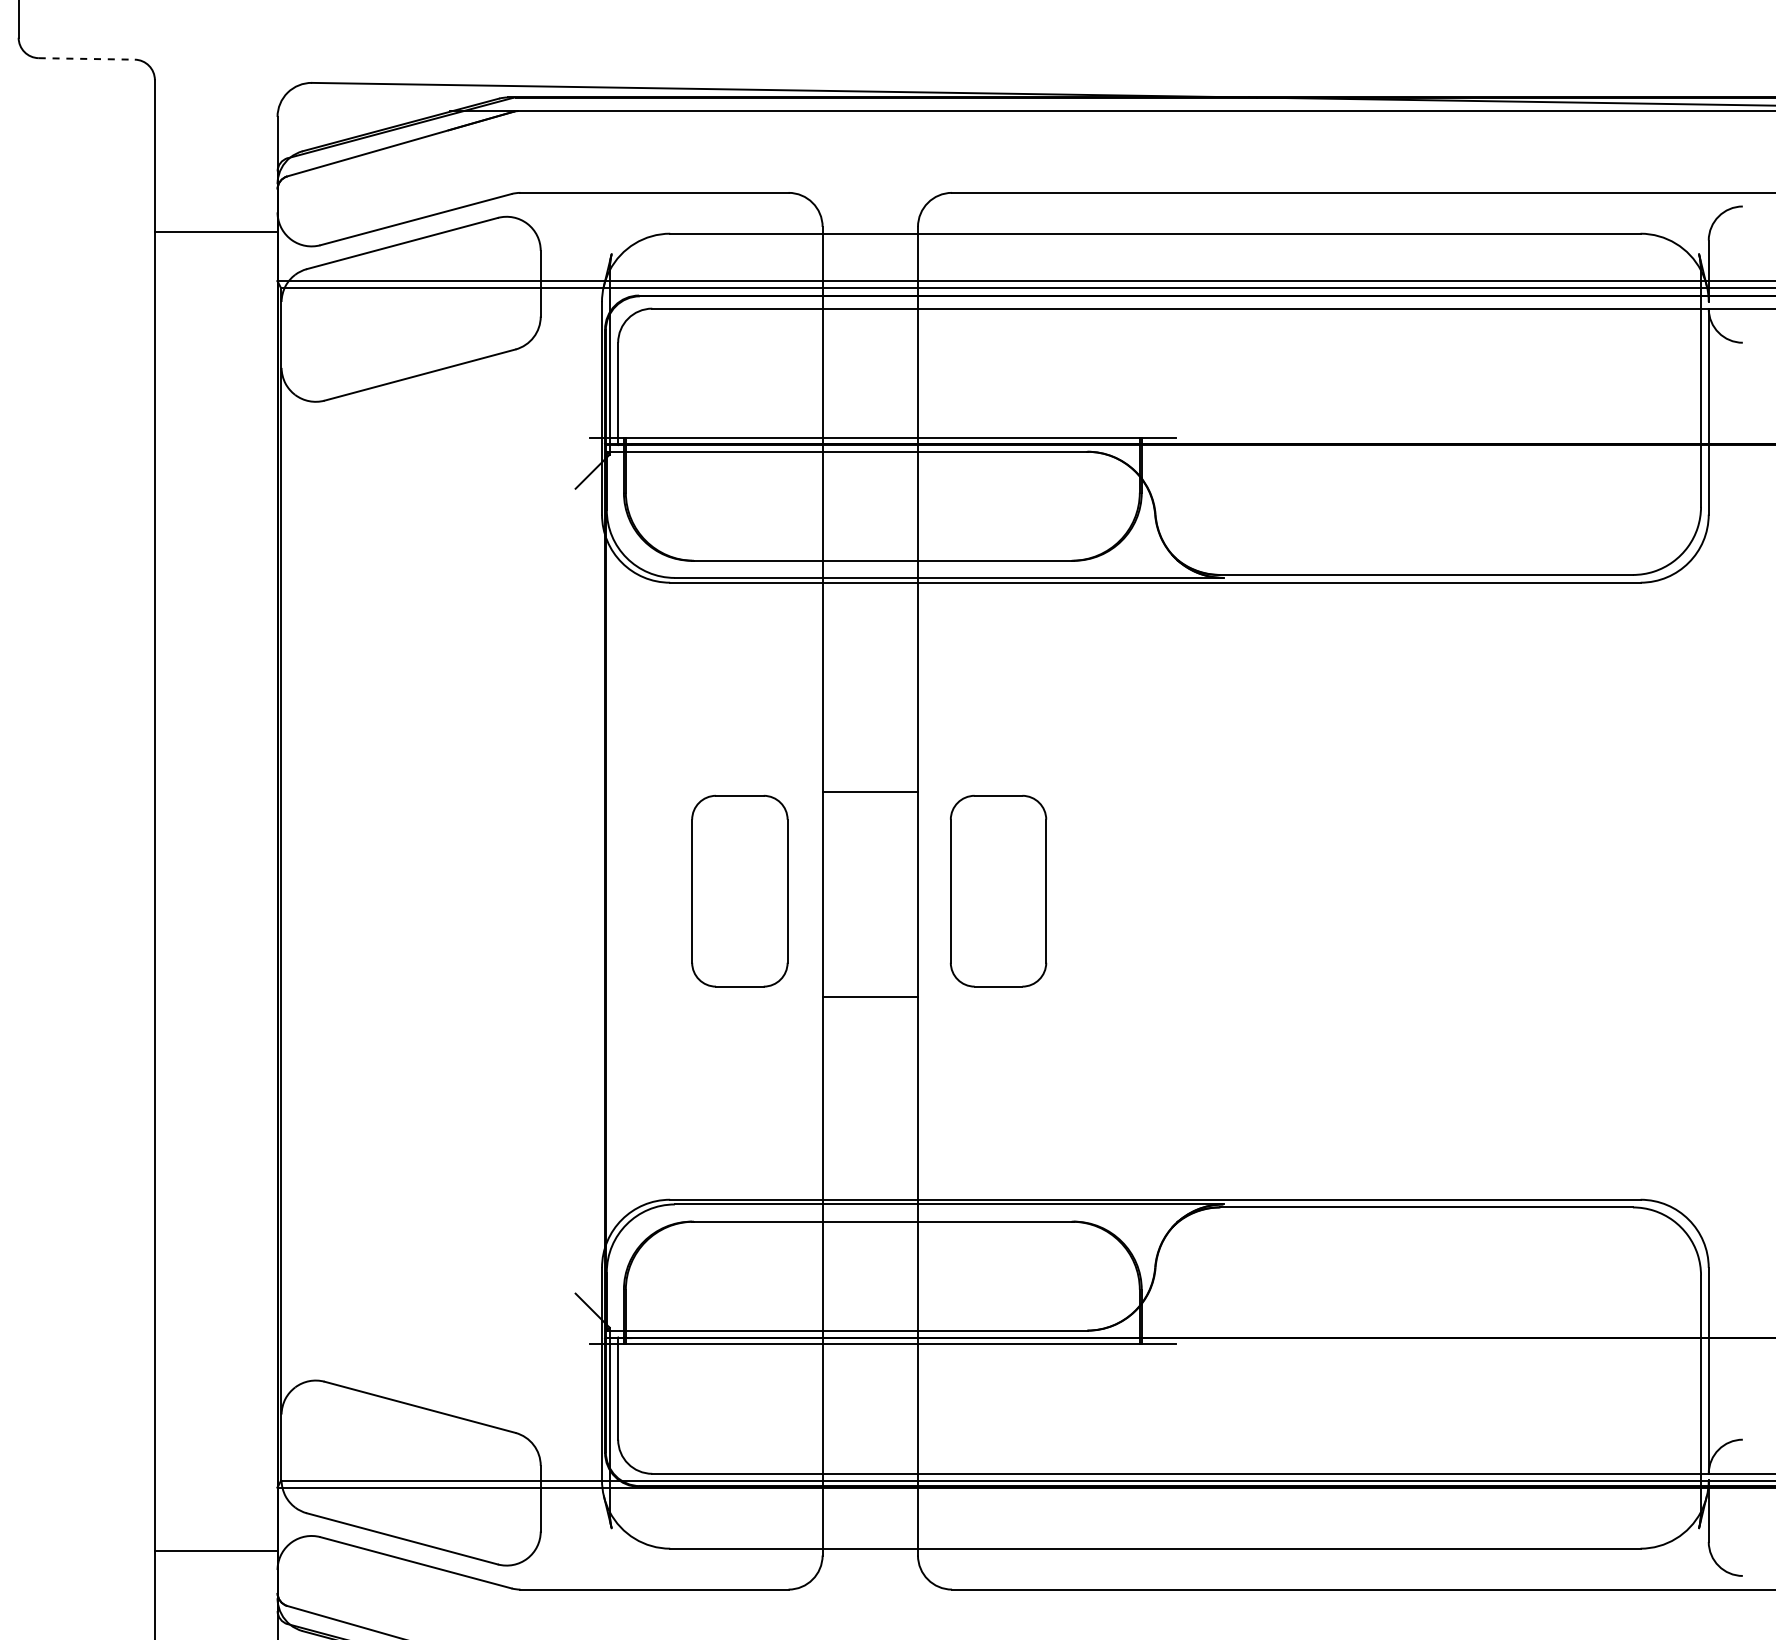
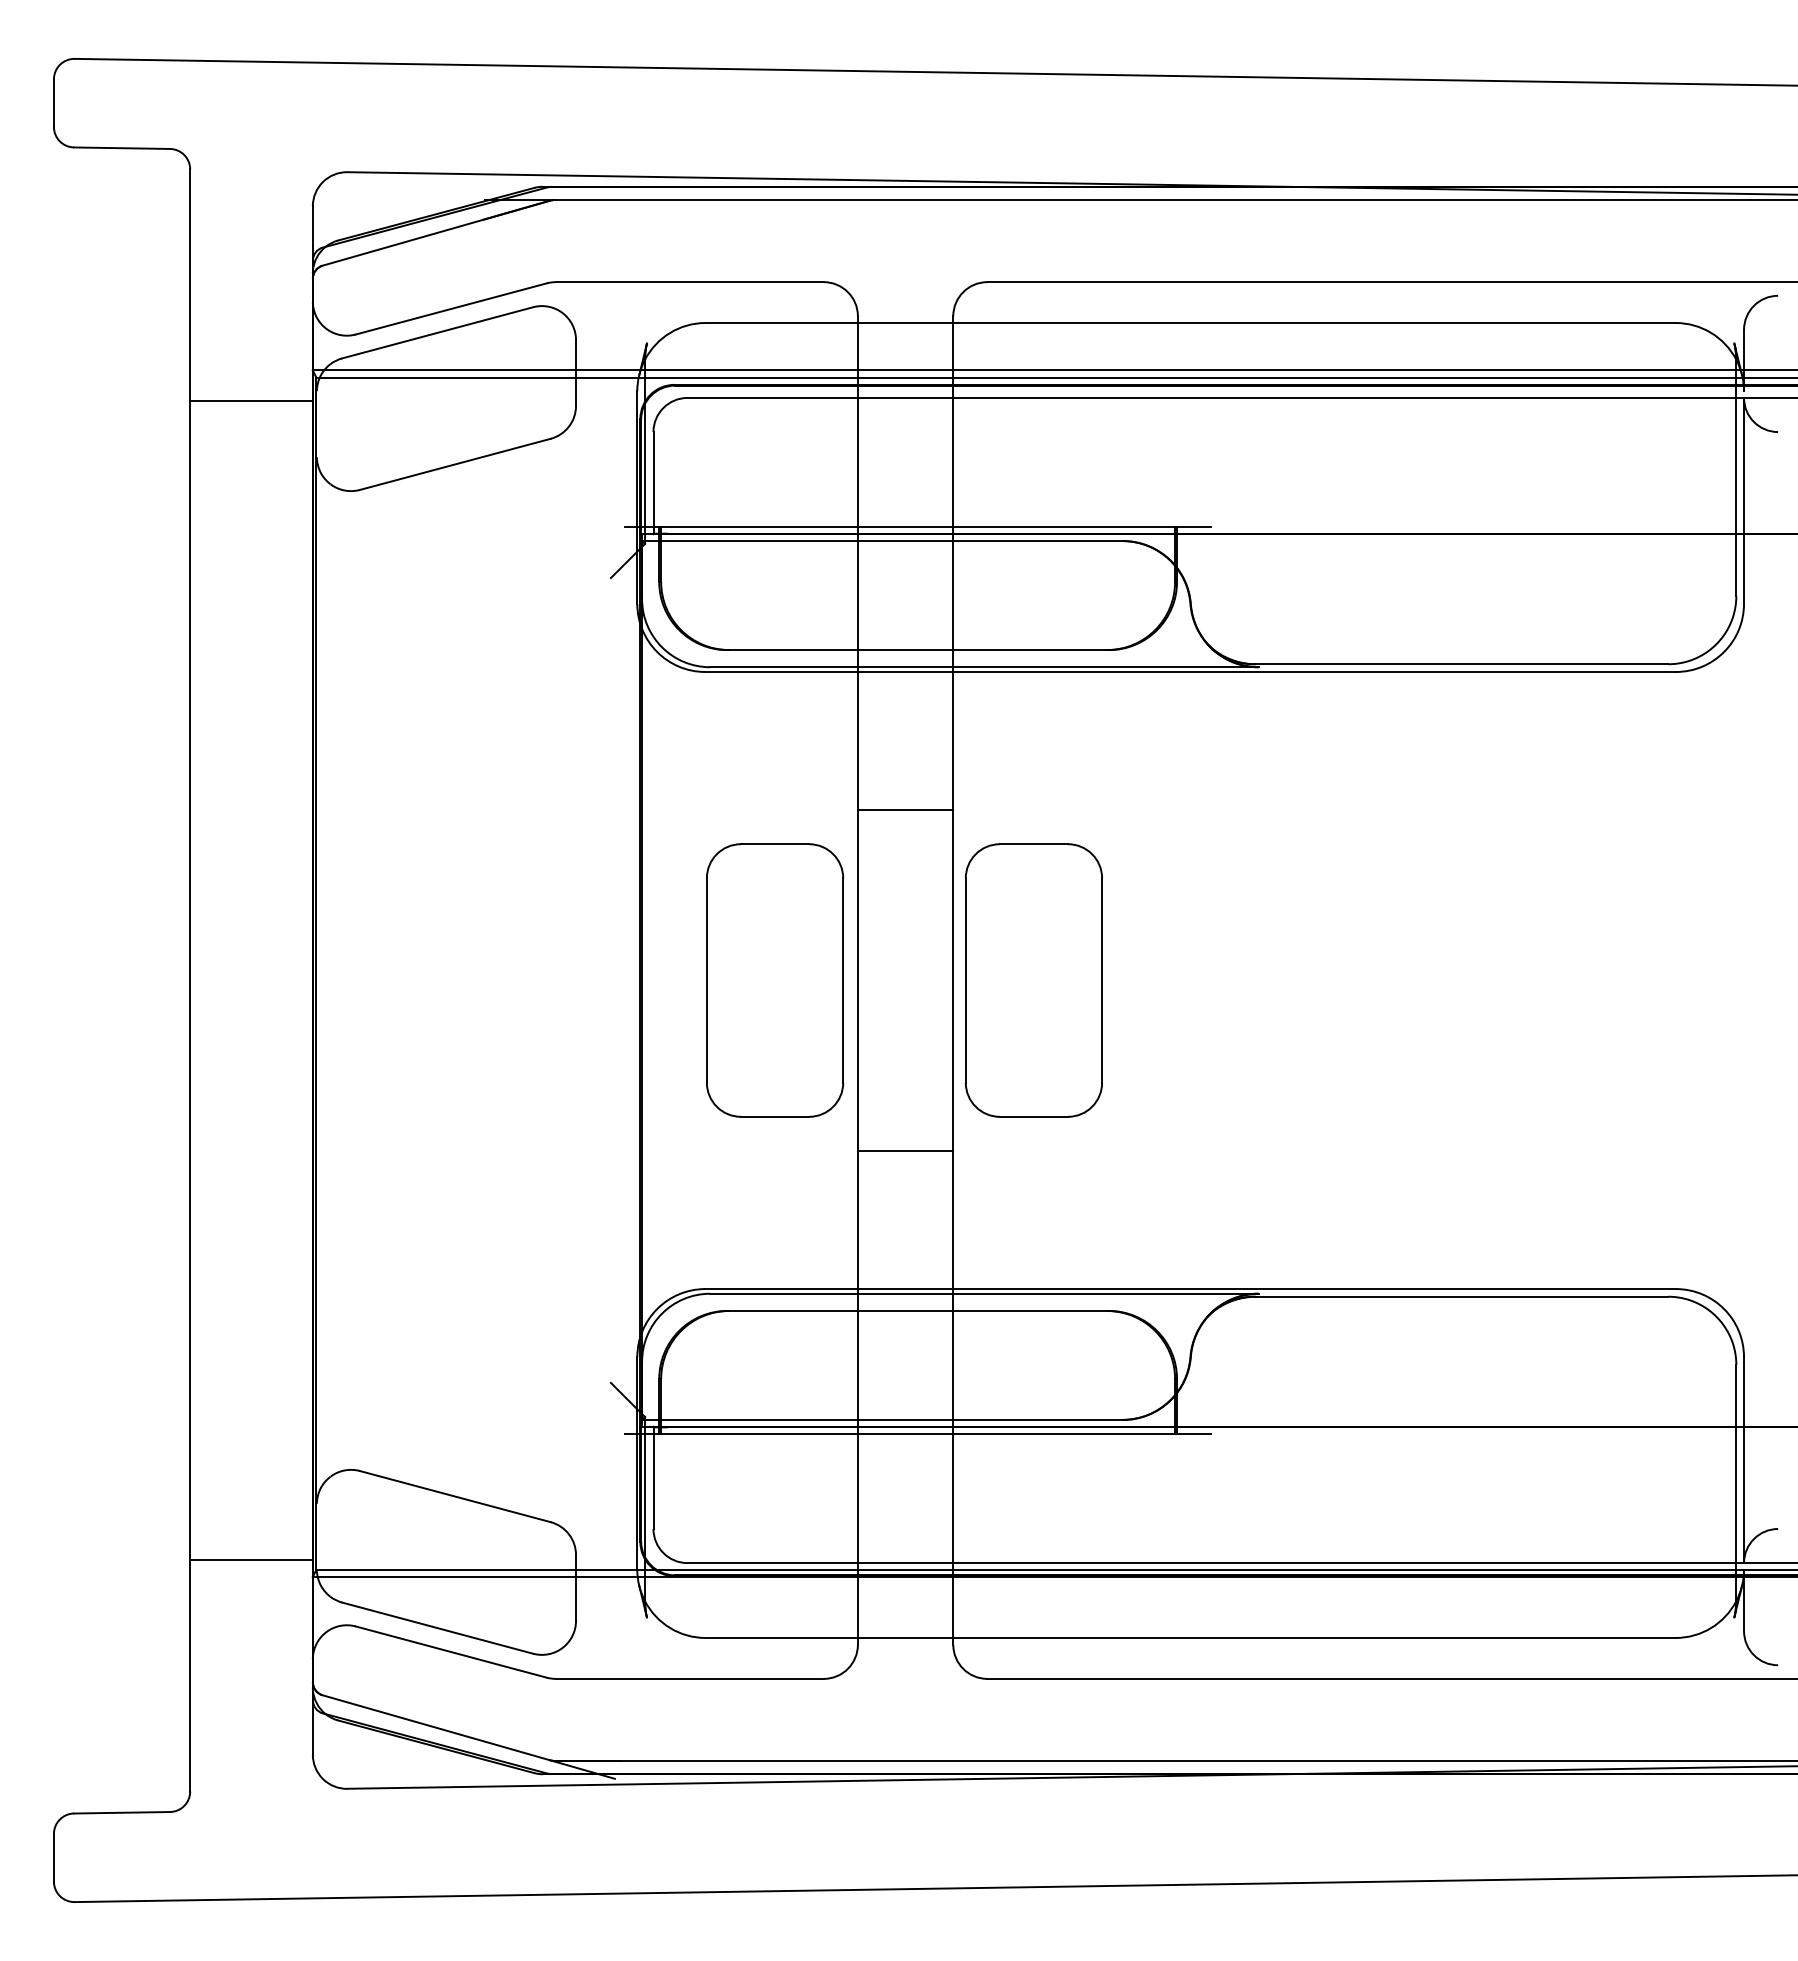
line: (87, 59) -> (122, 148), dashed -> solid
line: (216, 232) -> (251, 401), moved
line: (870, 792) -> (905, 810), moved
part: (740, 891) -> (775, 980), size x1.43
part: (998, 891) -> (1033, 980), size x1.43
line: (870, 996) -> (905, 1150), moved
line: (216, 1551) -> (251, 1559), moved

